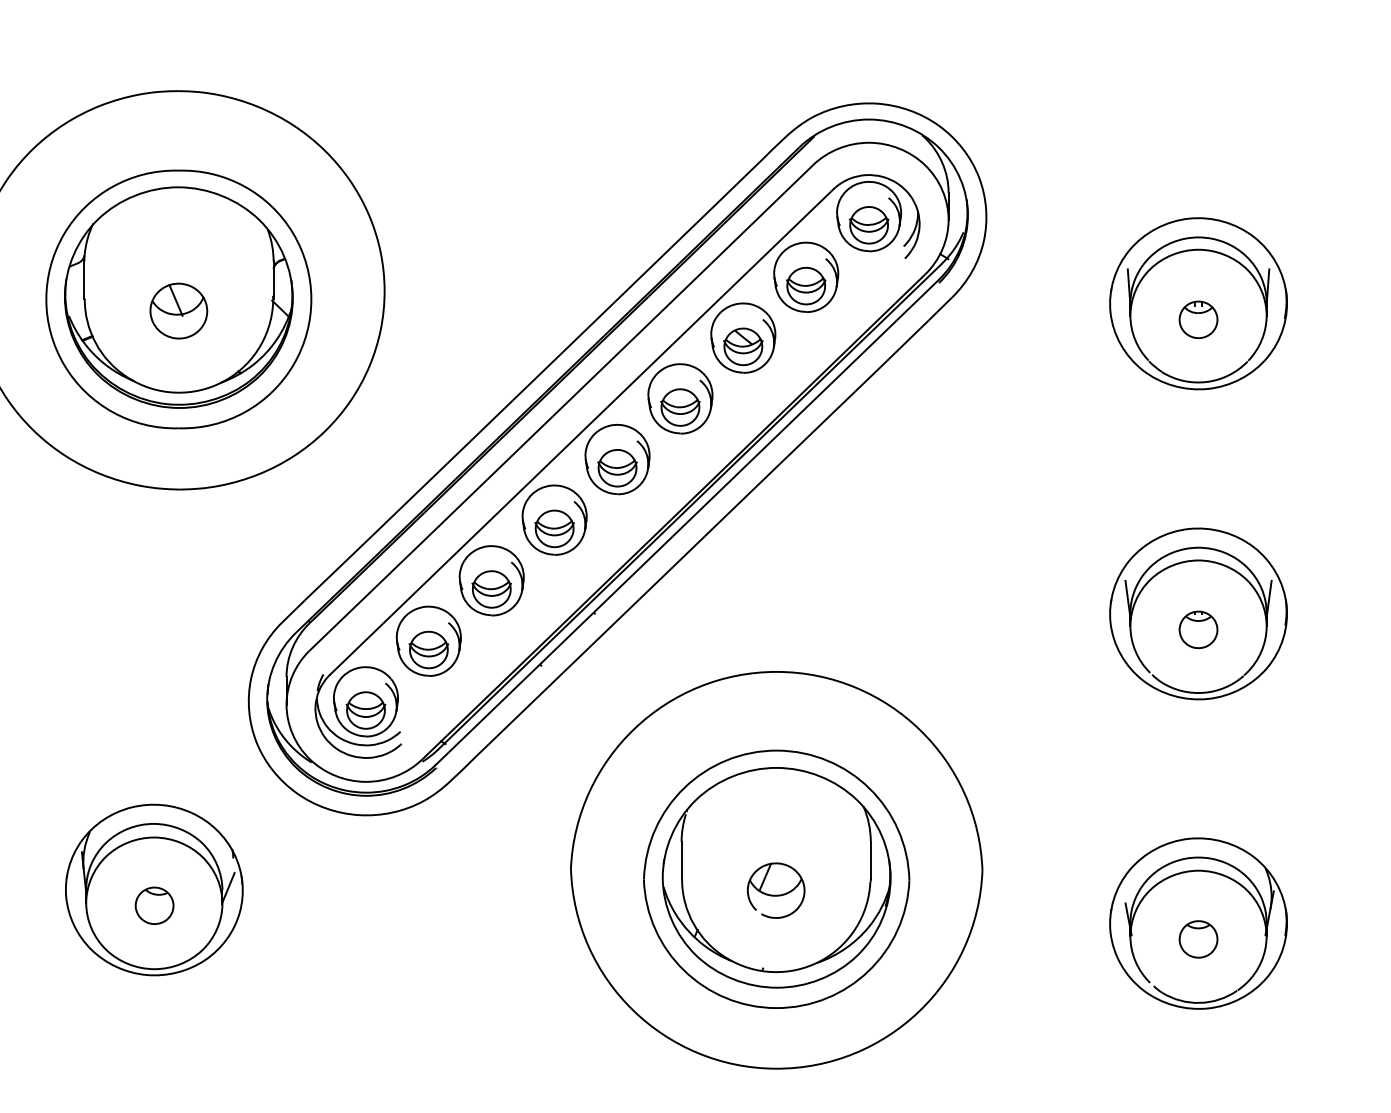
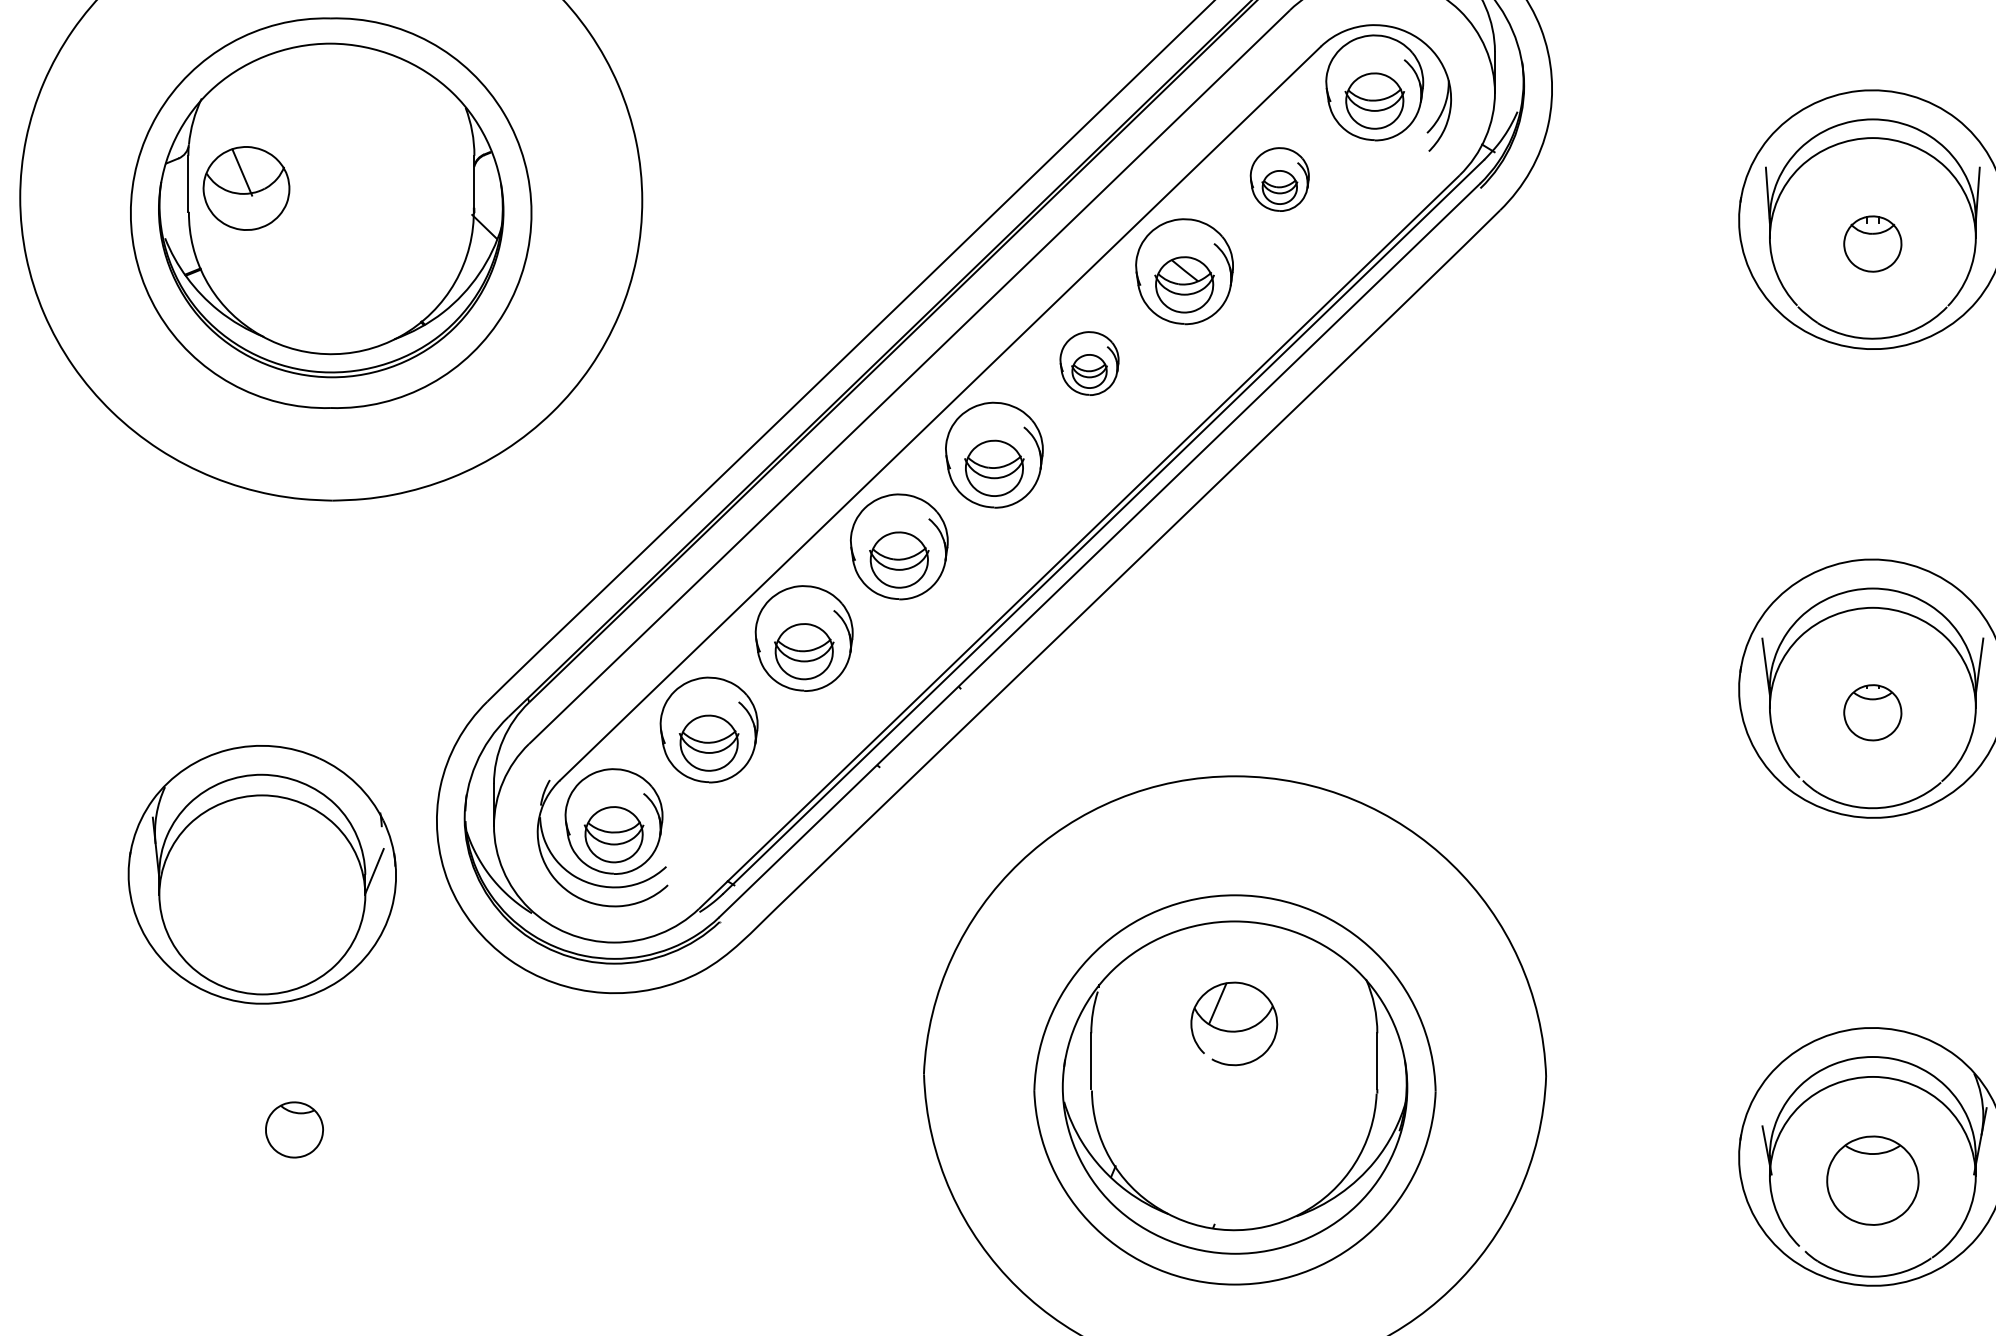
part: (806, 276) -> (1280, 178), size x0.6
part: (178, 310) -> (245, 187), moved
part: (680, 398) -> (1089, 362), size x0.6
part: (154, 889) -> (262, 873), moved
part: (776, 890) -> (1234, 1023), moved
part: (1198, 939) -> (1872, 1180), size x1.6

